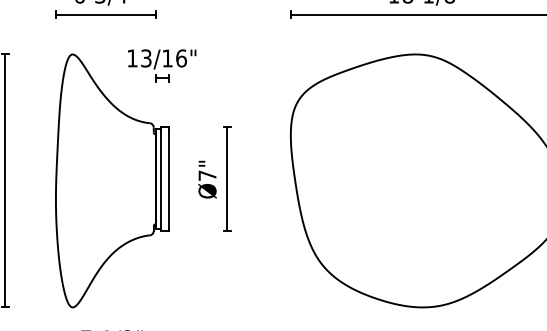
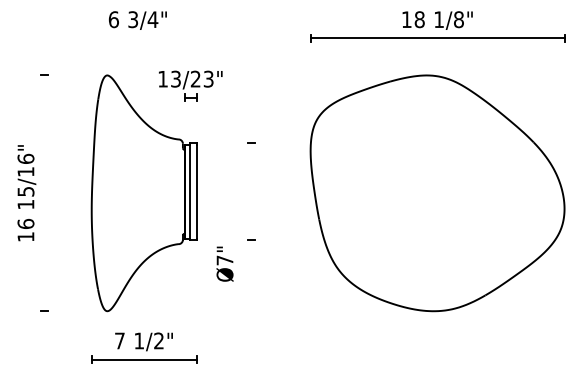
part: (106, 14) -> (138, 38), removed
text: (173, 57) -> (201, 78), 13/16" -> 13/23"
text: (206, 178) -> (224, 263), moved
line: (227, 178) -> (251, 191), removed
line: (5, 181) -> (44, 193), removed

